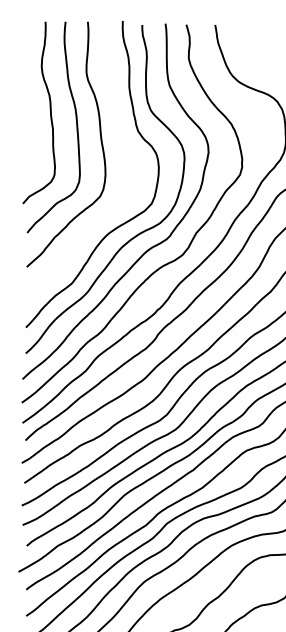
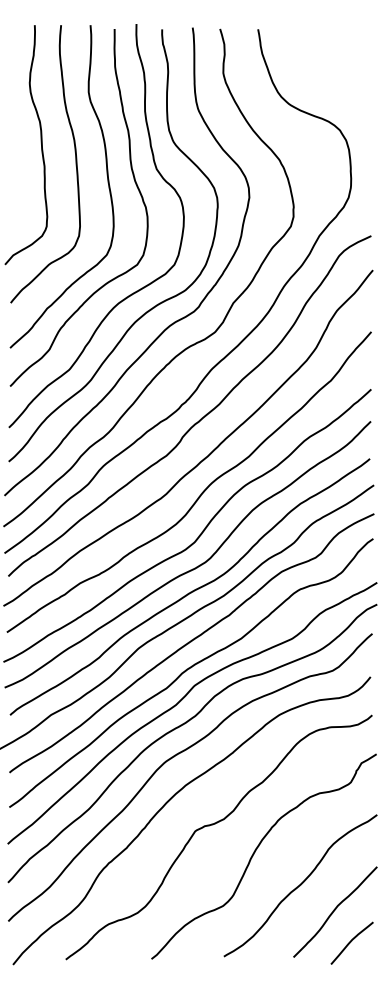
curve: (121, 141) -> (134, 182), added

